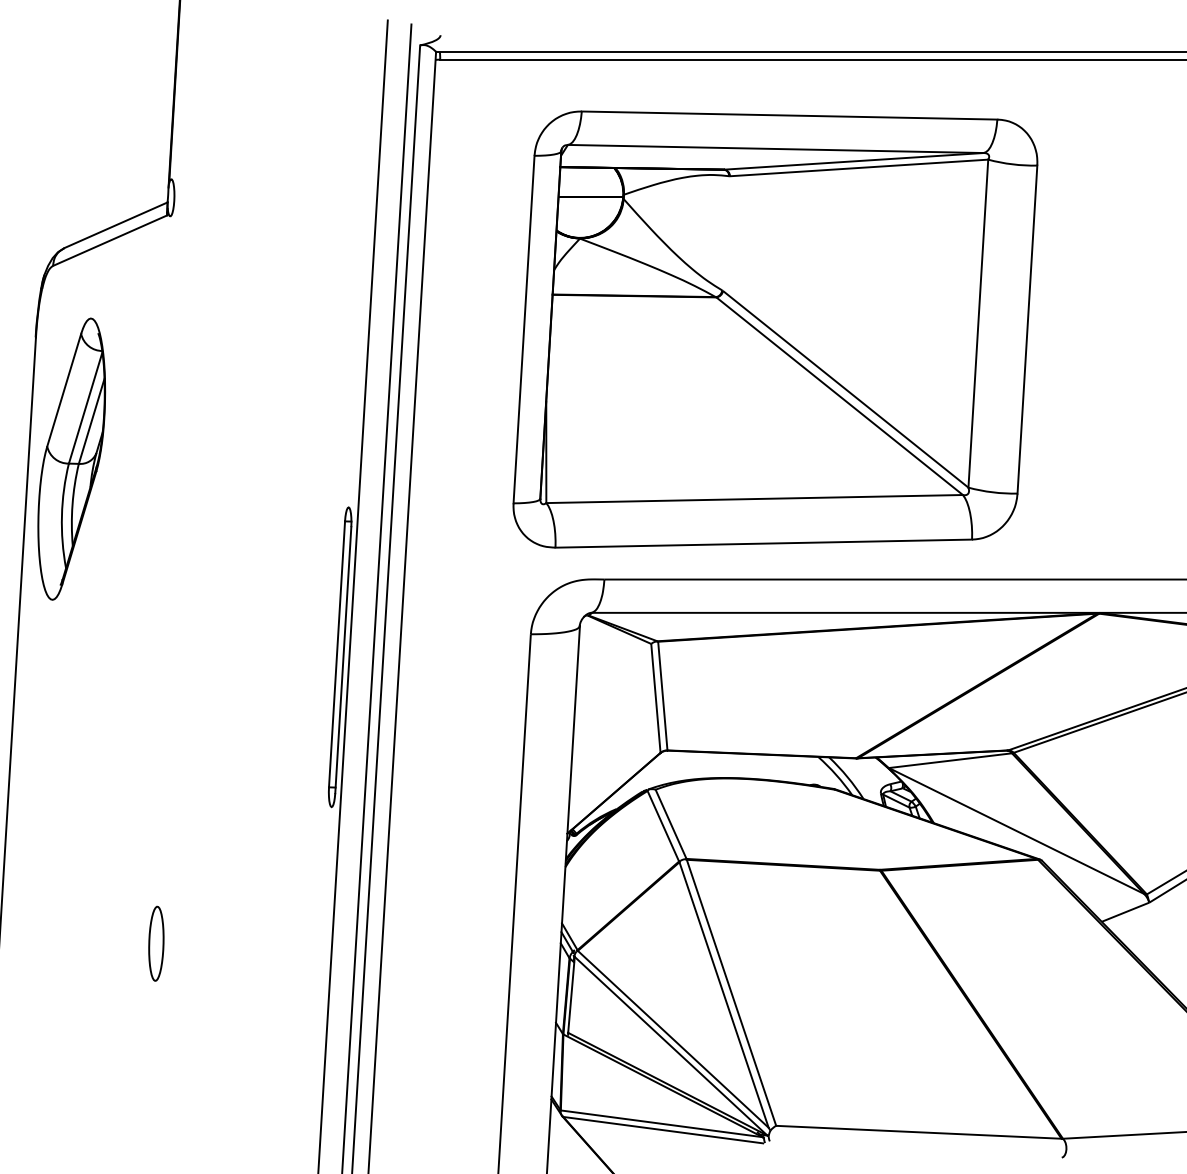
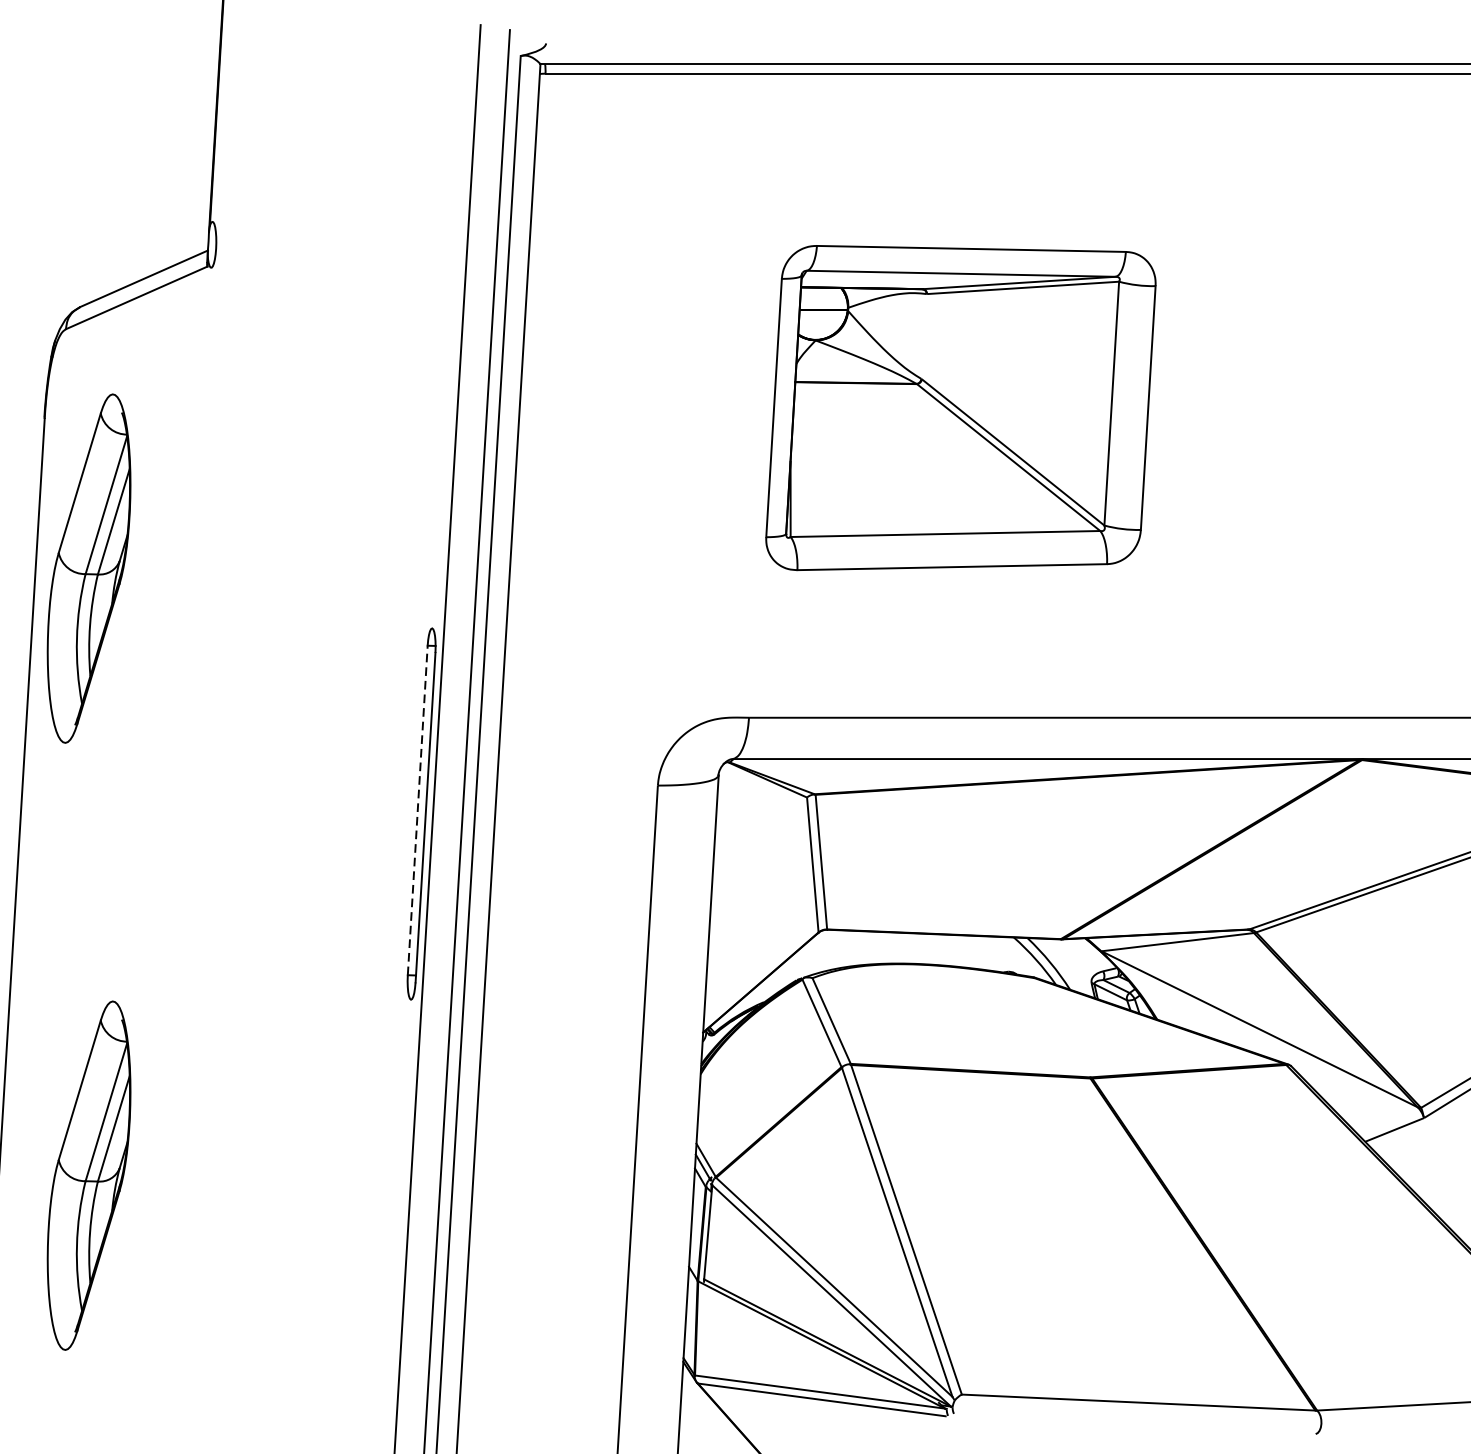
part: (775, 329) -> (960, 407), size x0.6
line: (337, 653) -> (418, 809), solid -> dashed
part: (156, 943) -> (194, 1168), removed
part: (71, 948) -> (88, 1174), added

